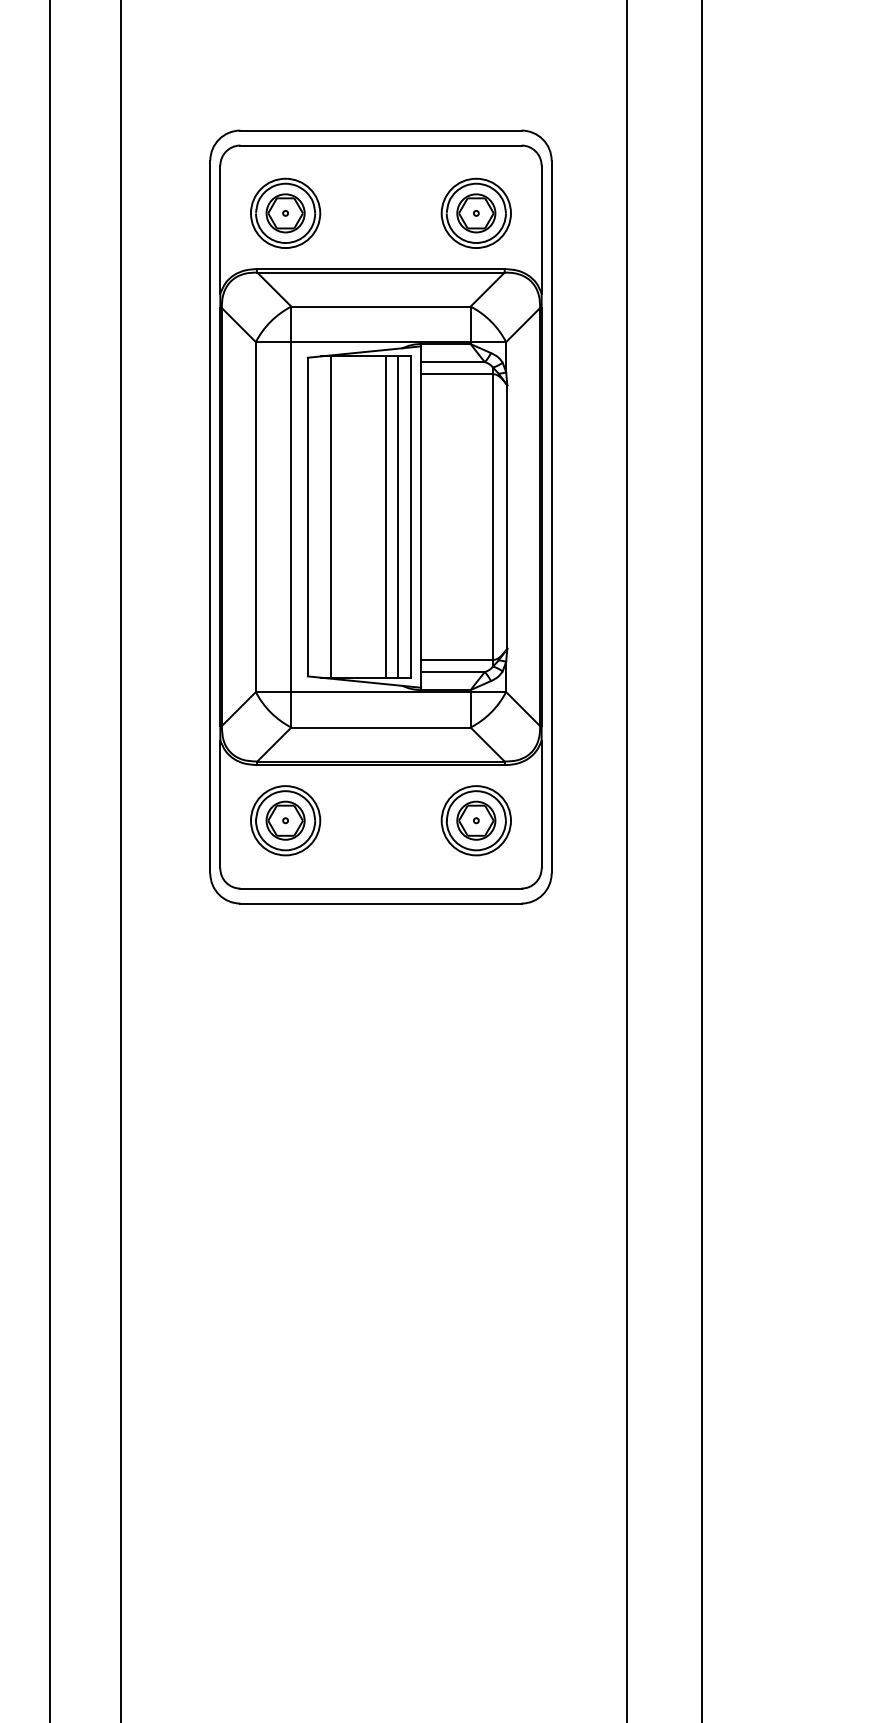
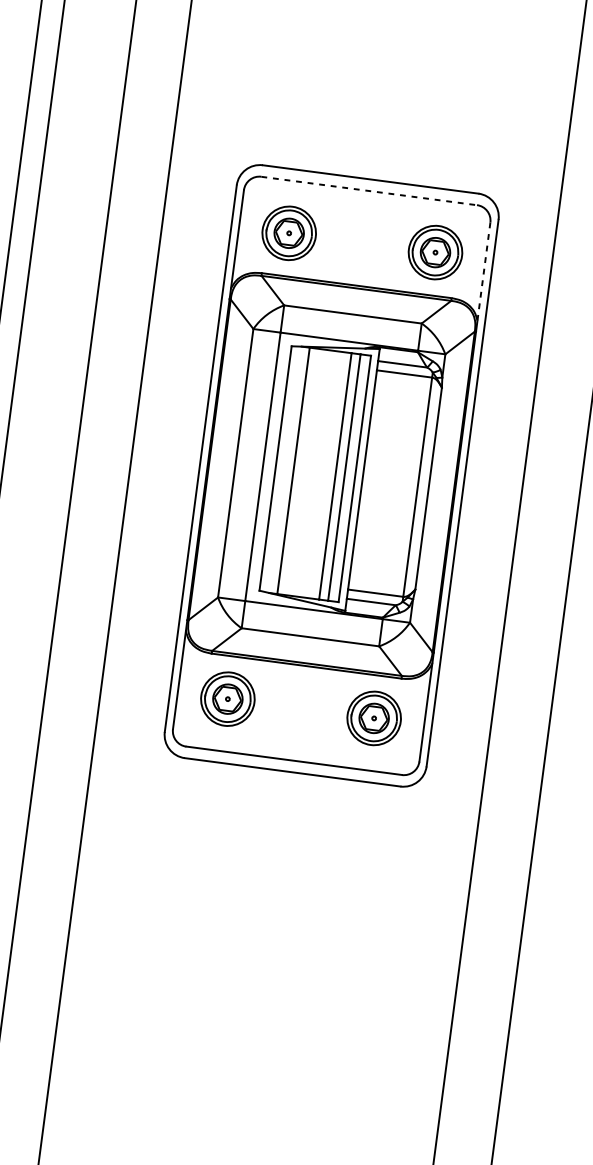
line: (380, 145) -> (368, 190), solid -> dashed
line: (541, 229) -> (483, 271), solid -> dashed

